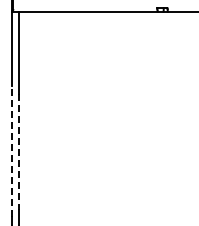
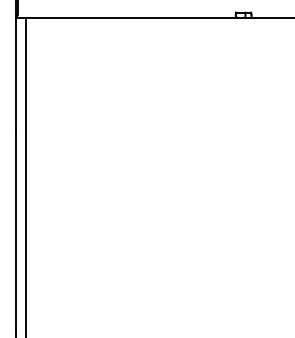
line: (12, 151) -> (16, 229), dashed -> solid
line: (19, 152) -> (27, 231), dashed -> solid

